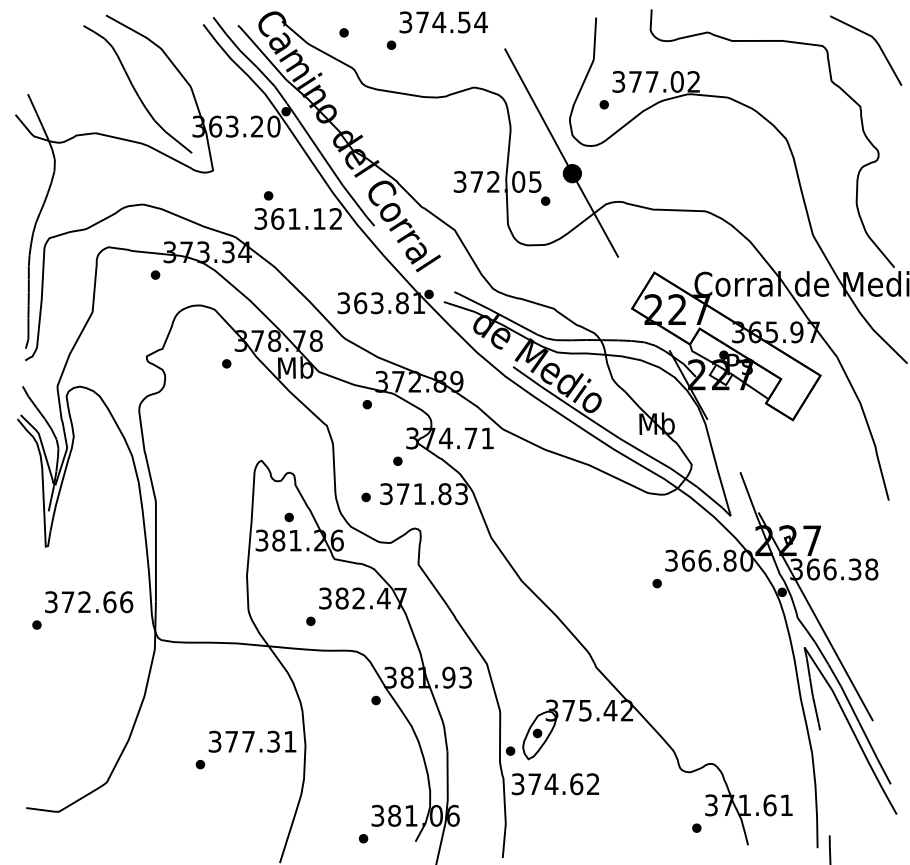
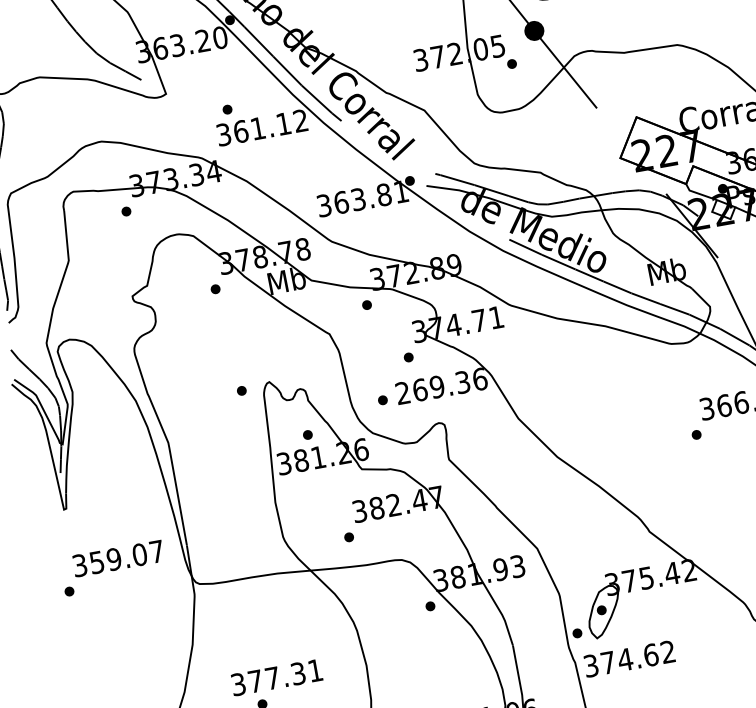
part: (233, 464) -> (241, 391), added
text: (424, 494) -> (442, 386), 371.83 -> 269.36
text: (97, 602) -> (127, 557), 372.66 -> 359.07
text: (252, 741) -> (276, 677), moved

